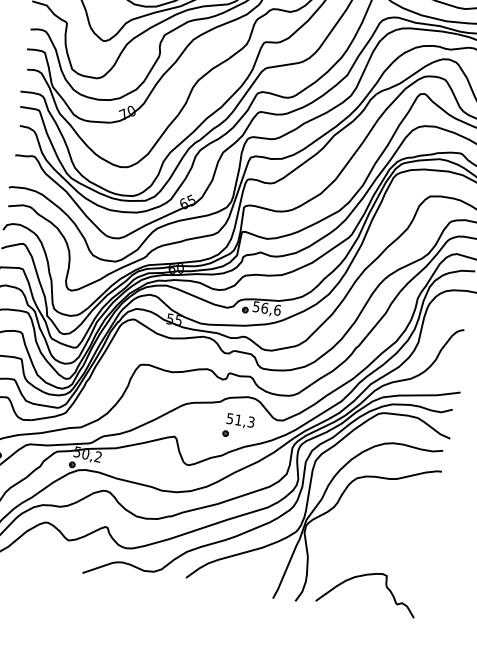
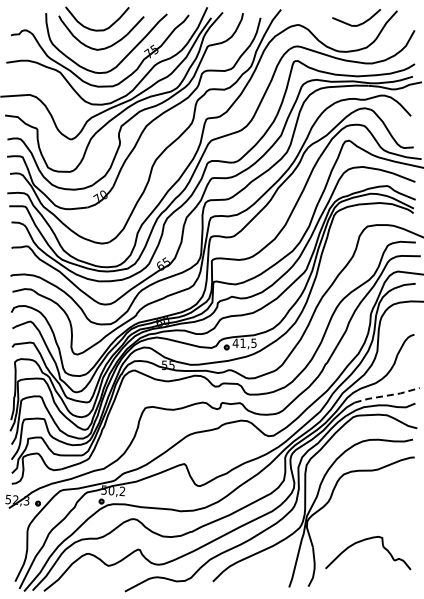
text: (266, 308) -> (244, 343), 56,6 -> 41,5
line: (421, 395) -> (387, 395), solid -> dashed
part: (238, 426) -> (236, 446), removed
curve: (364, 576) -> (363, 541), moved

